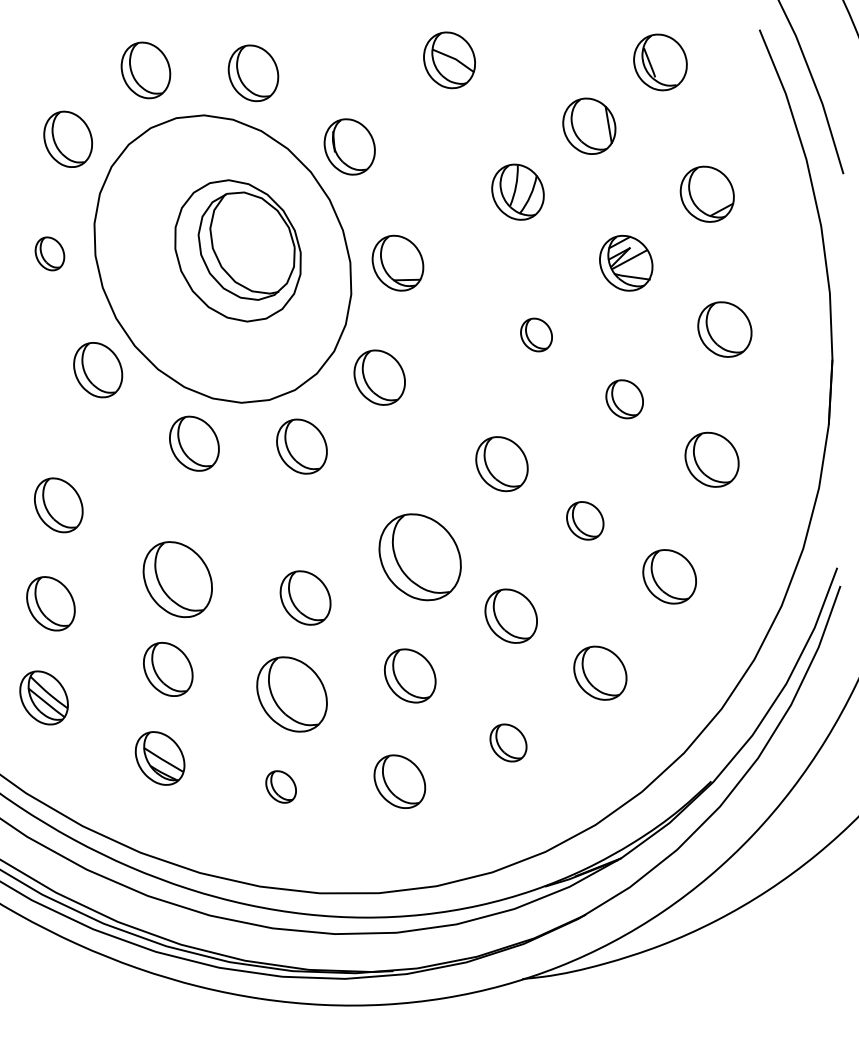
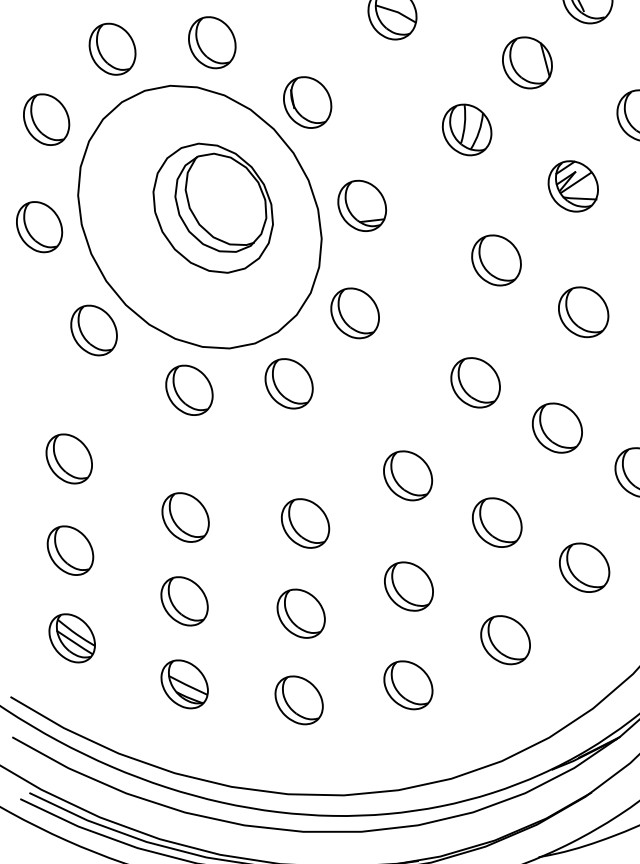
part: (49, 253) -> (39, 226), size x1.67
part: (536, 334) -> (496, 259), size x1.67
part: (624, 399) -> (583, 312), size x1.43
part: (585, 520) -> (557, 427), size x1.43
part: (420, 556) -> (408, 475), size x0.62
part: (177, 579) -> (185, 517), size x0.71
part: (291, 693) -> (300, 613), size x0.71
part: (508, 742) -> (505, 639), size x1.43
part: (280, 786) -> (298, 699), size x1.67

